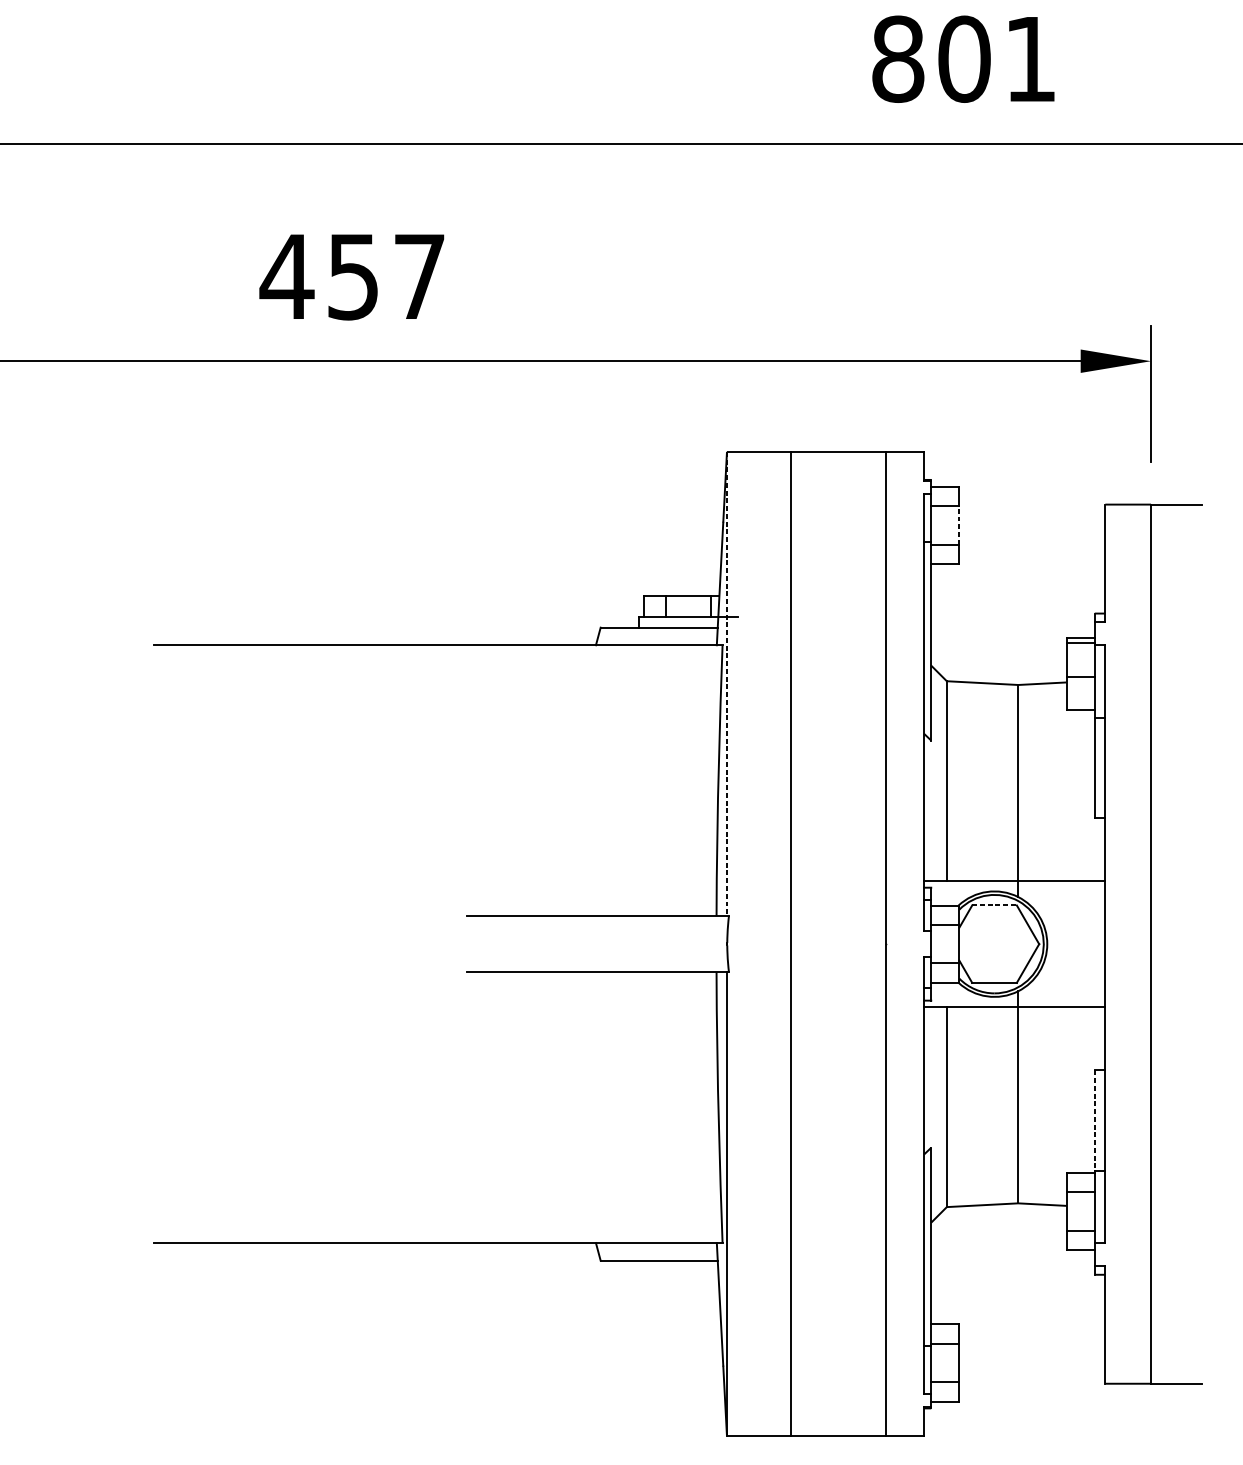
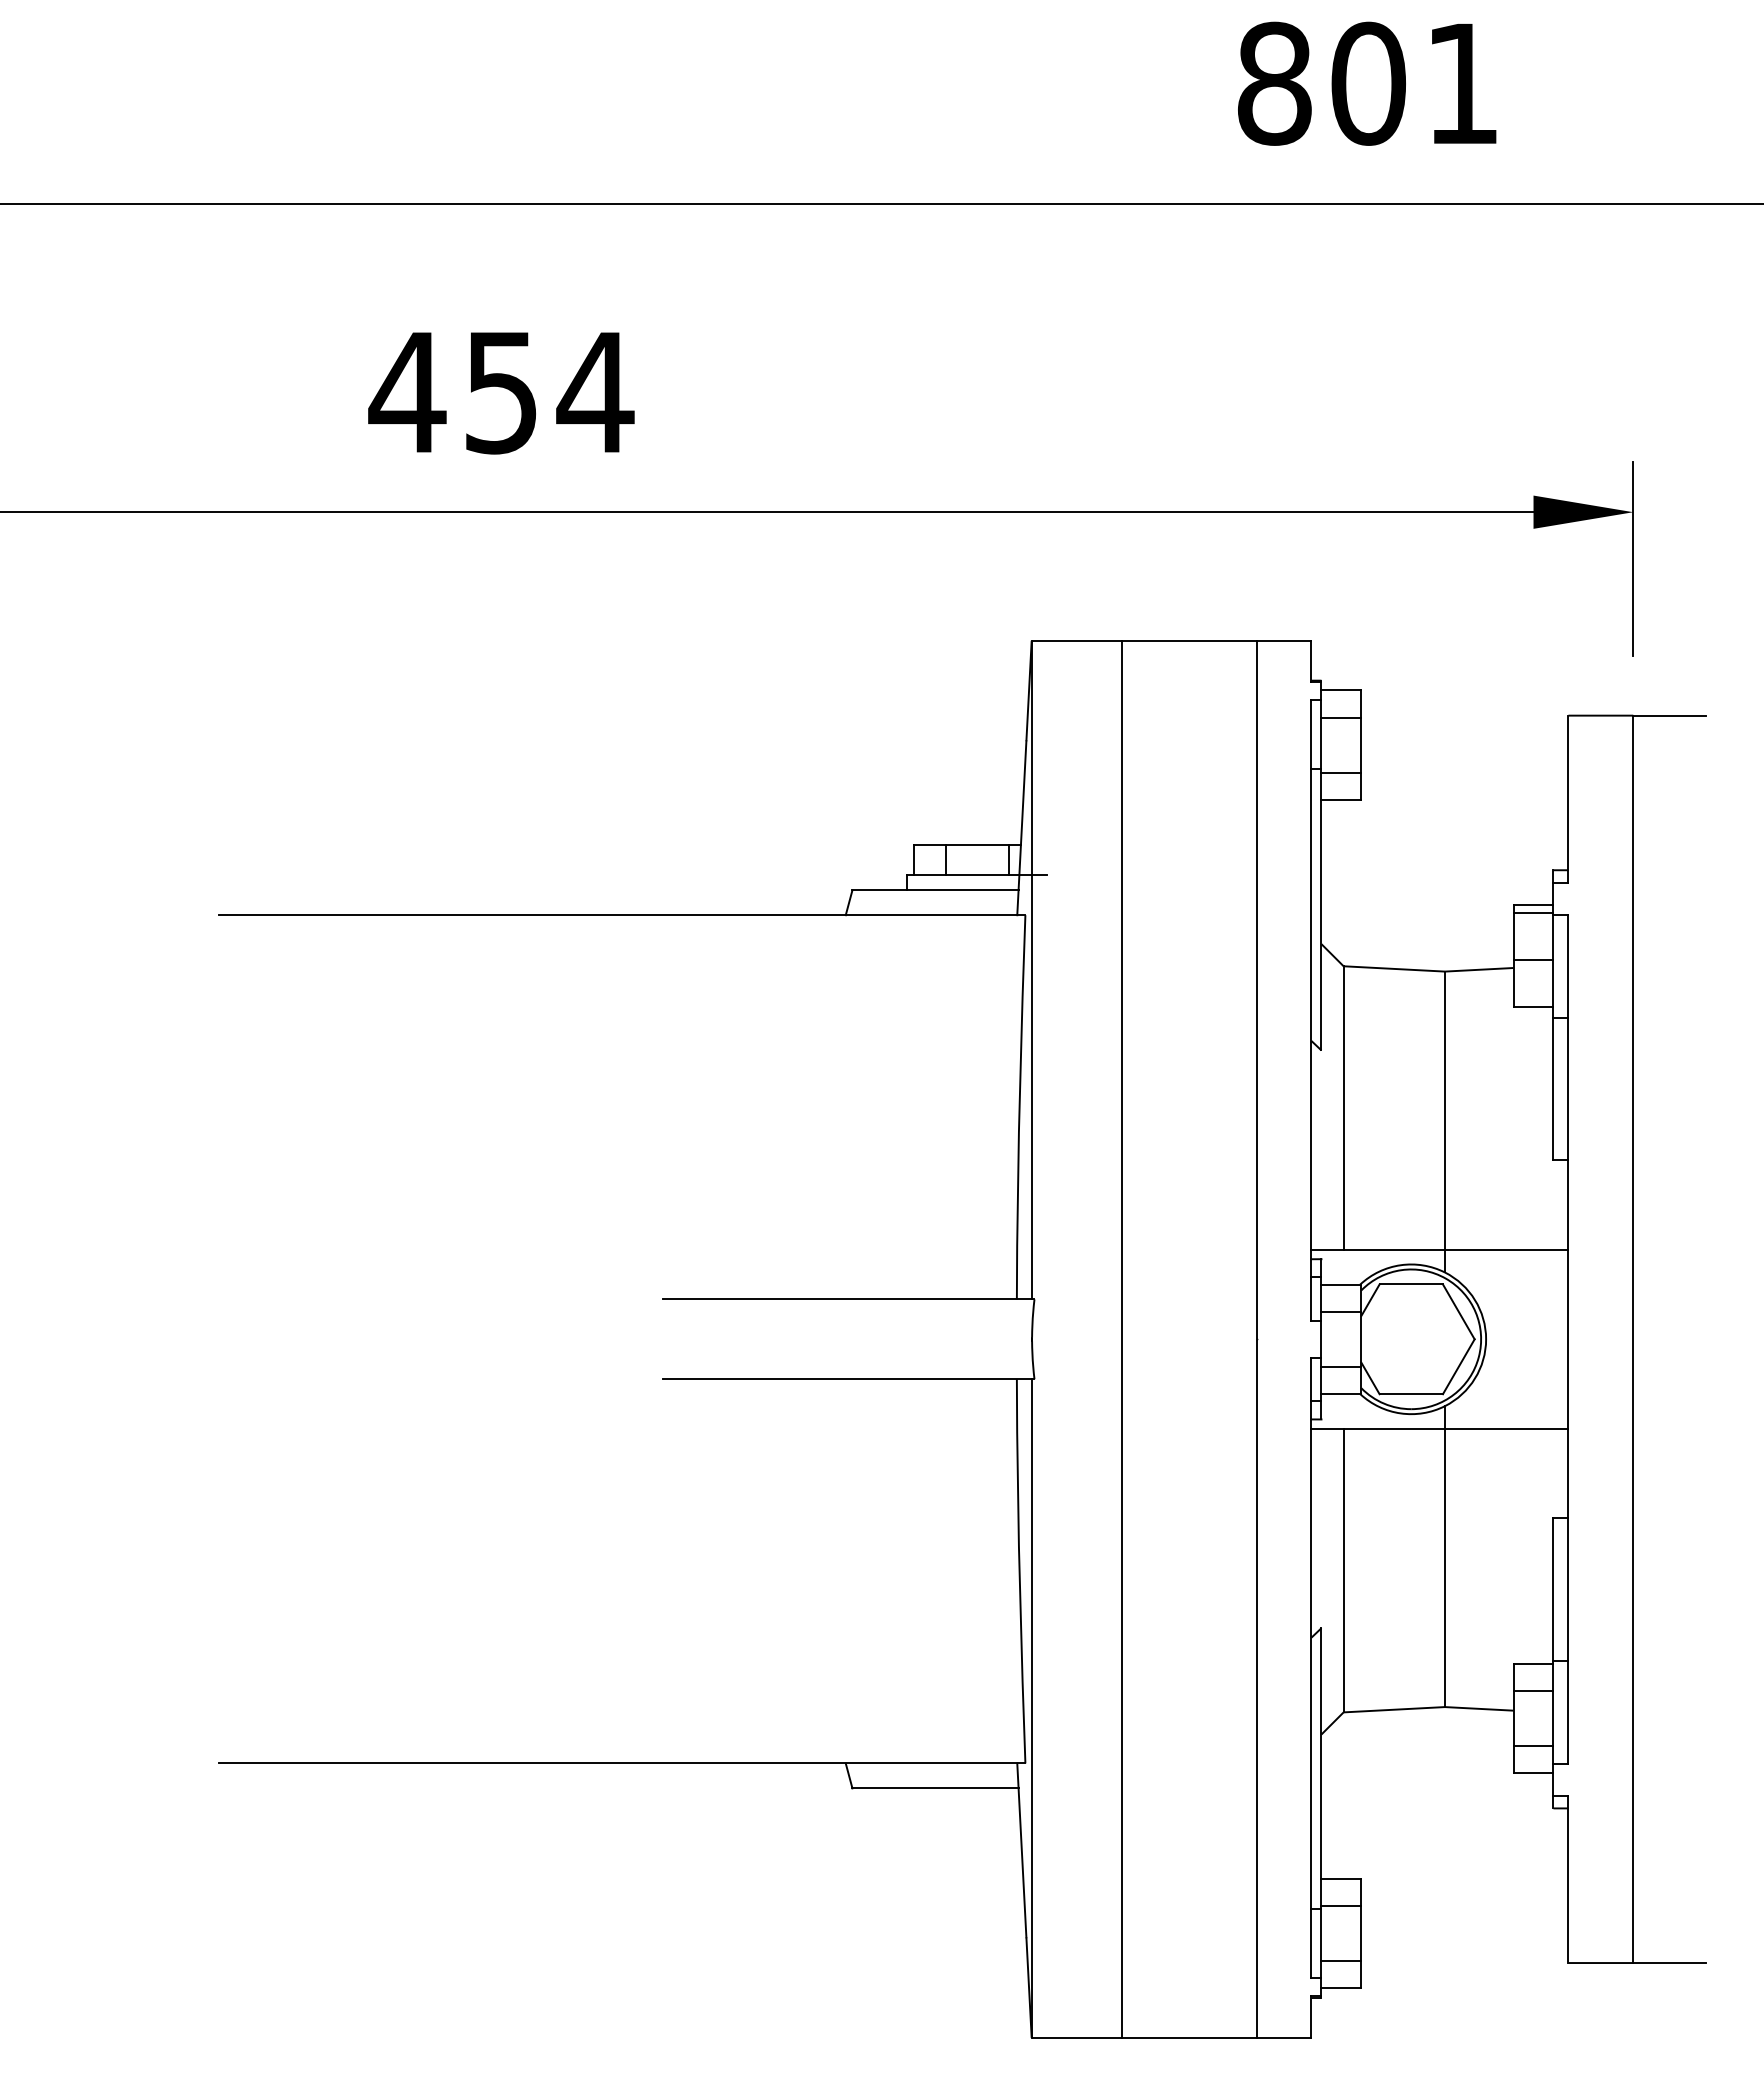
text: (419, 276) -> (595, 392), 457 -> 454
line: (959, 524) -> (1361, 744), dashed -> solid
line: (727, 684) -> (1032, 970), dashed -> solid
line: (994, 905) -> (1411, 1284), dashed -> solid
line: (1094, 1121) -> (1553, 1590), dashed -> solid

